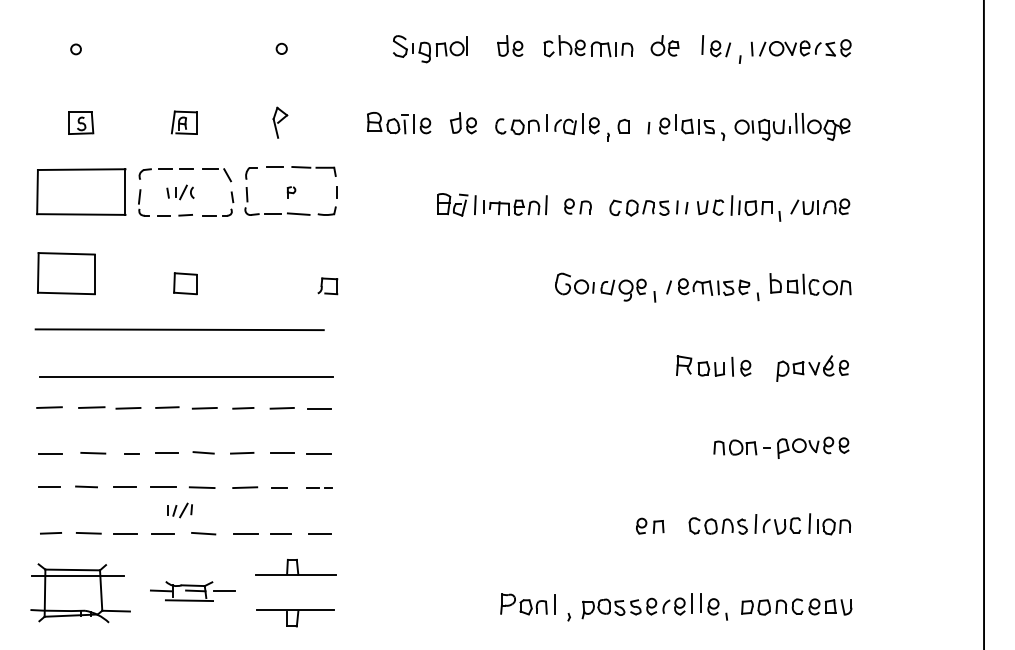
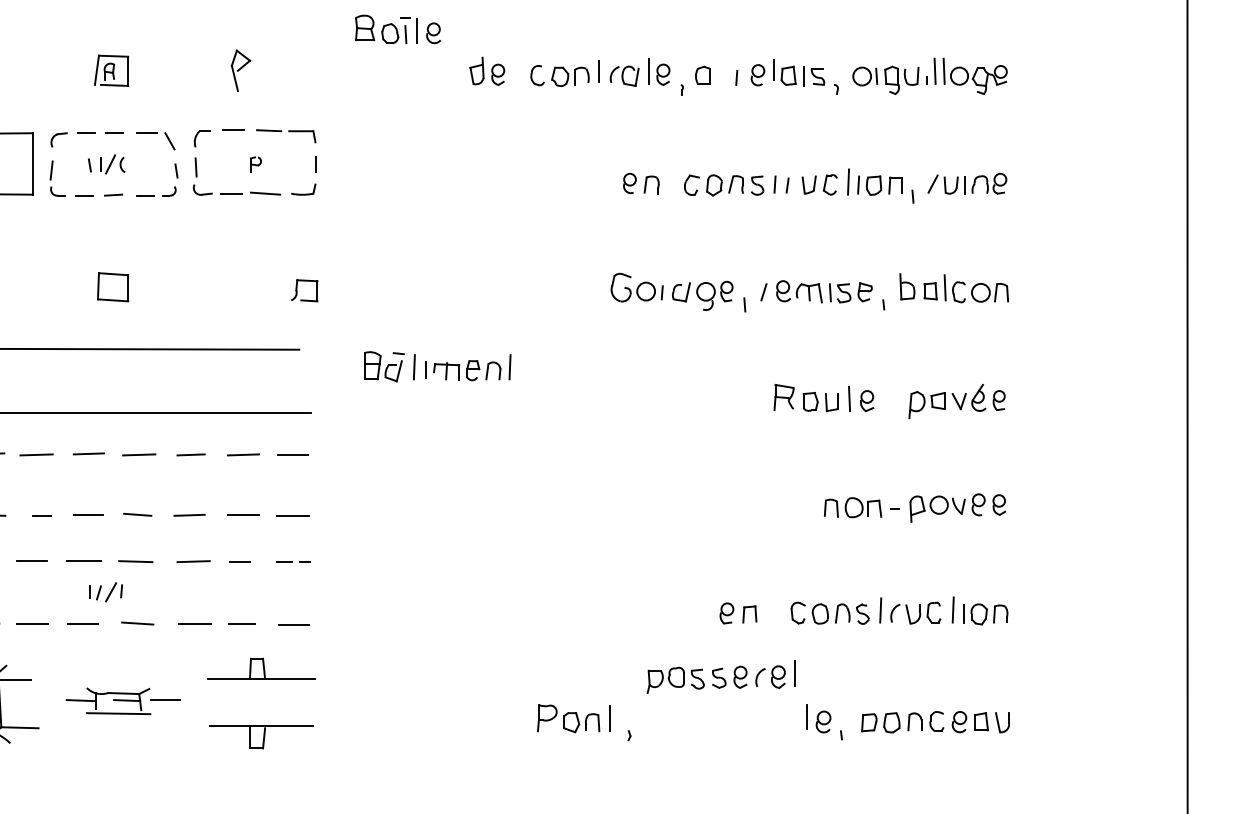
part: (399, 123) -> (398, 29), moved
part: (492, 204) -> (437, 366), moved
part: (636, 606) -> (720, 677), moved

